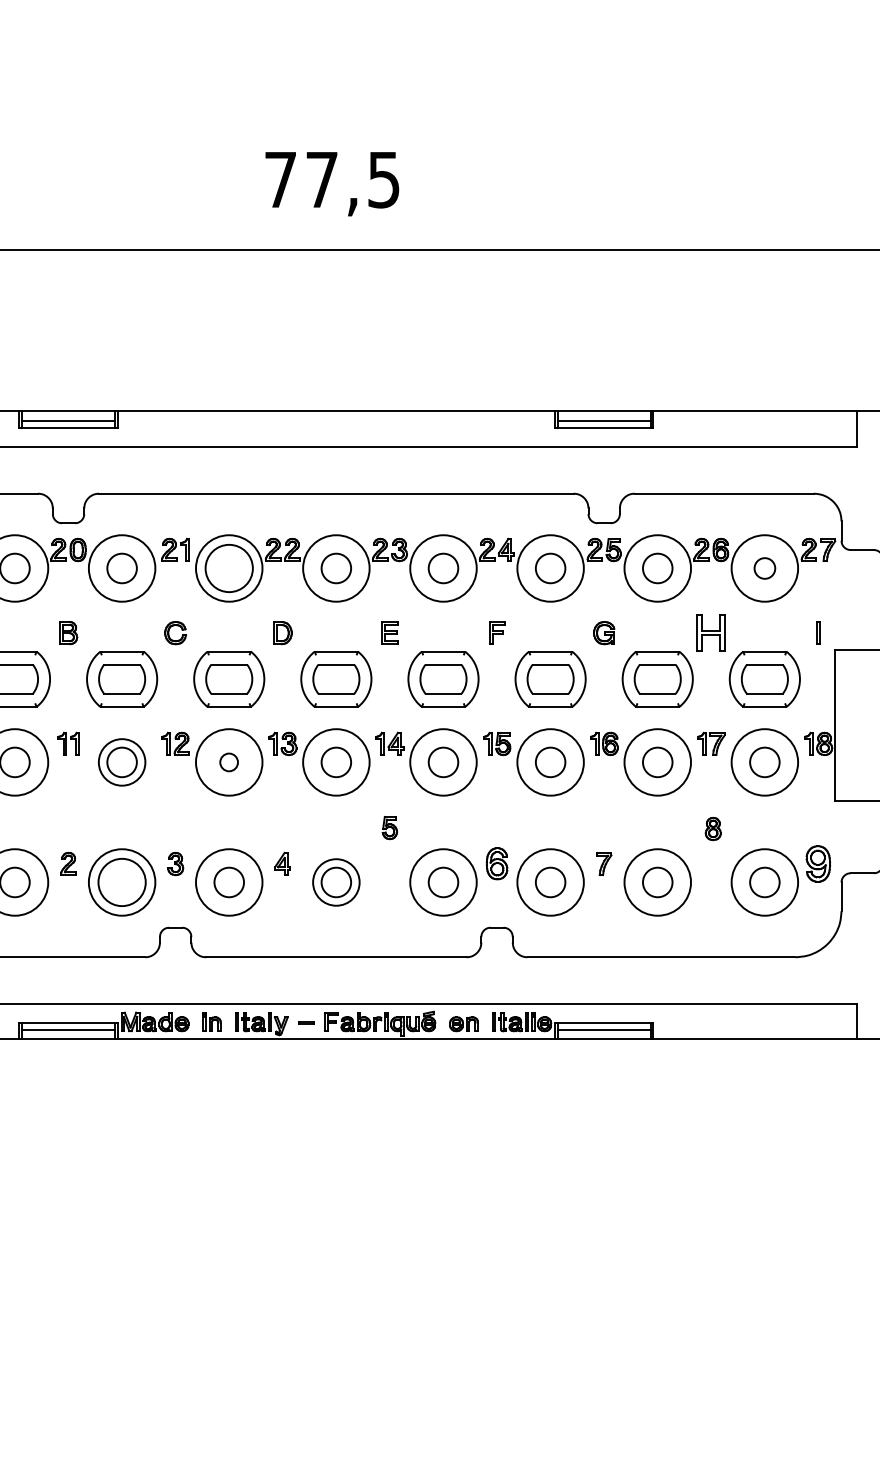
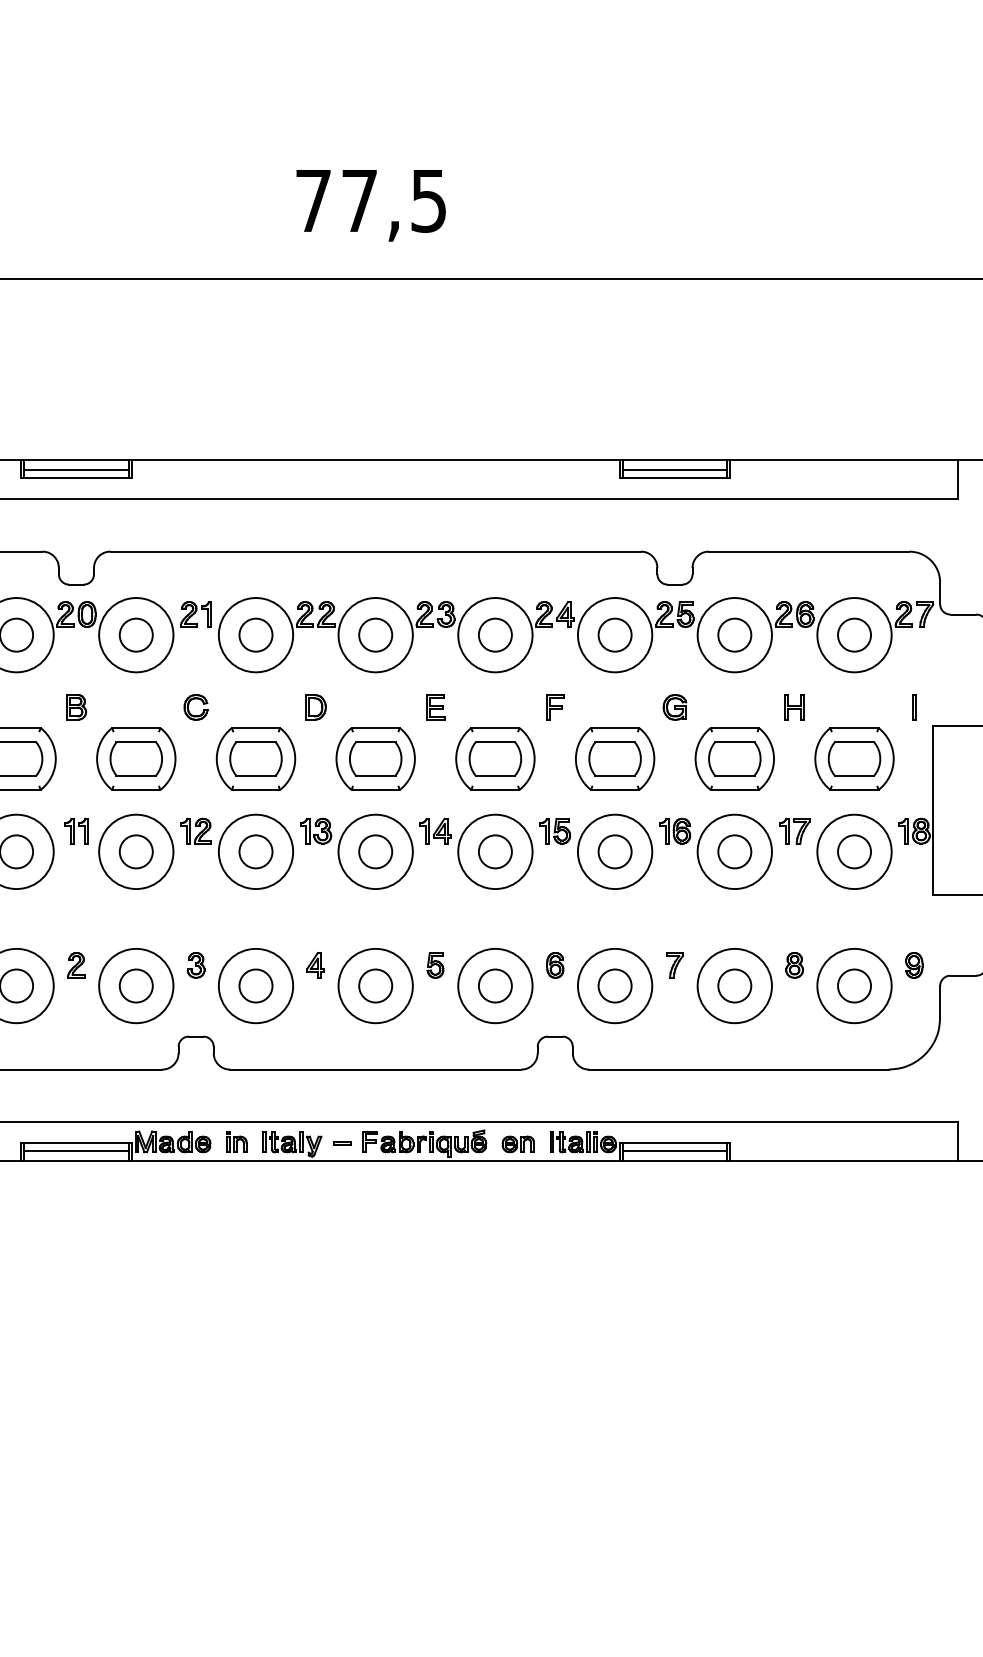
circle: (229, 568) -> (256, 635), size x0.62
circle: (764, 568) -> (854, 635), size x1.43
part: (711, 632) -> (794, 706), size x0.62
circle: (121, 762) -> (135, 851), size x1.43
circle: (228, 762) -> (255, 851), size x1.67
part: (389, 828) -> (435, 965), moved
part: (712, 828) -> (793, 964), moved
part: (818, 863) -> (914, 964), size x0.62
part: (496, 864) -> (554, 965), size x0.71
circle: (121, 882) -> (135, 986), size x0.62
circle: (336, 882) -> (375, 986), size x1.43

